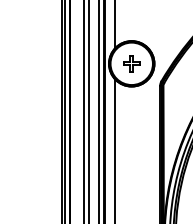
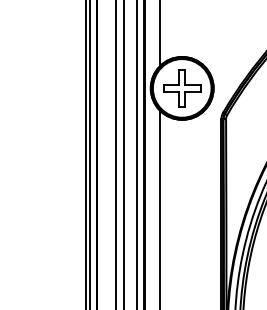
part: (131, 63) -> (182, 88), size x1.67

